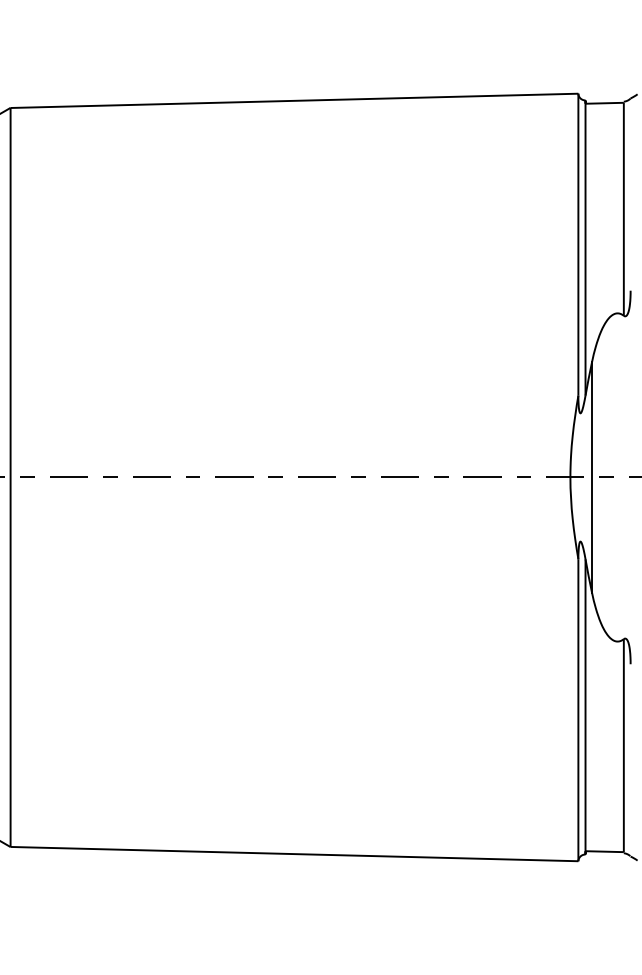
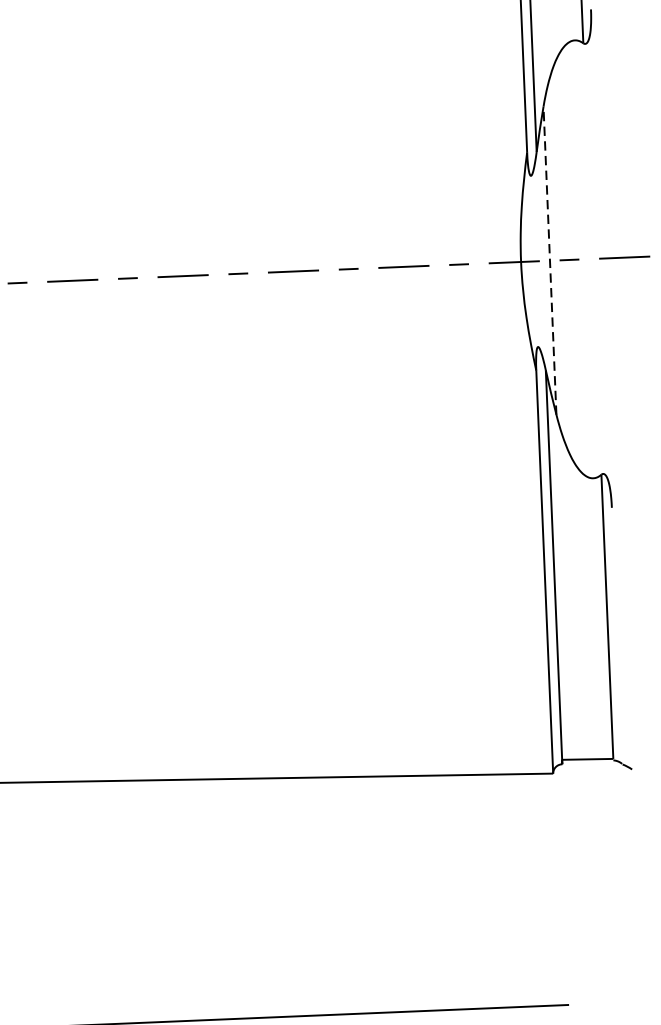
line: (592, 476) -> (550, 259), solid -> dashed

